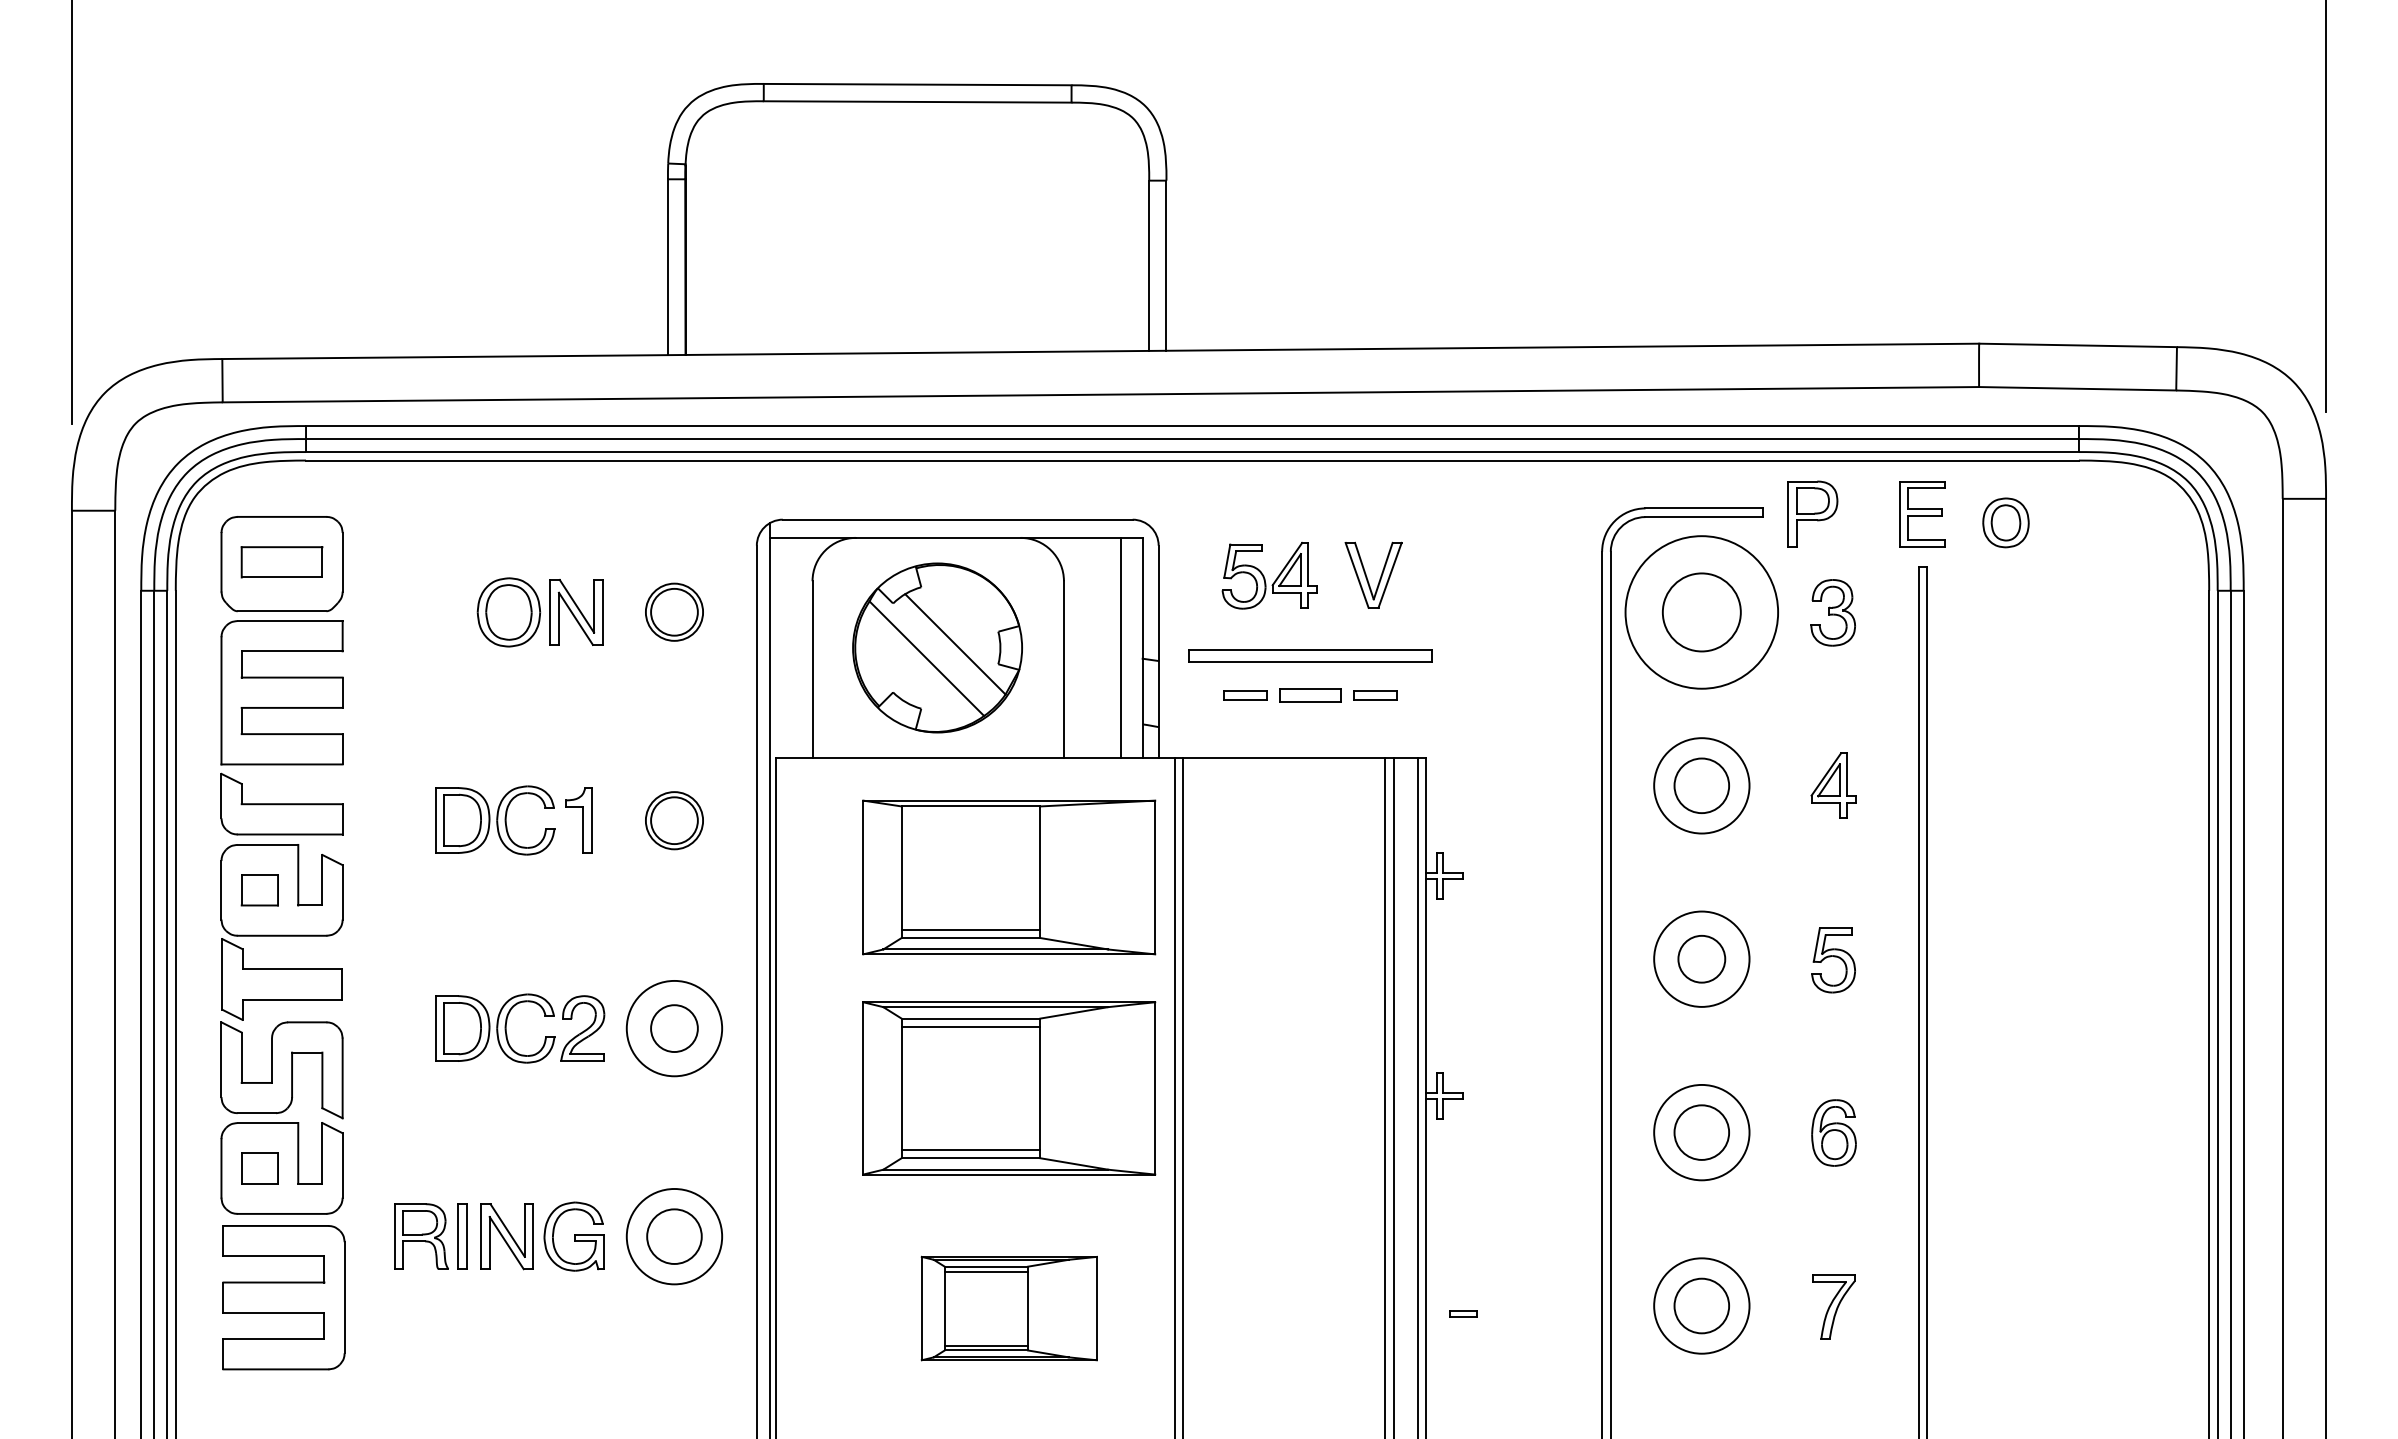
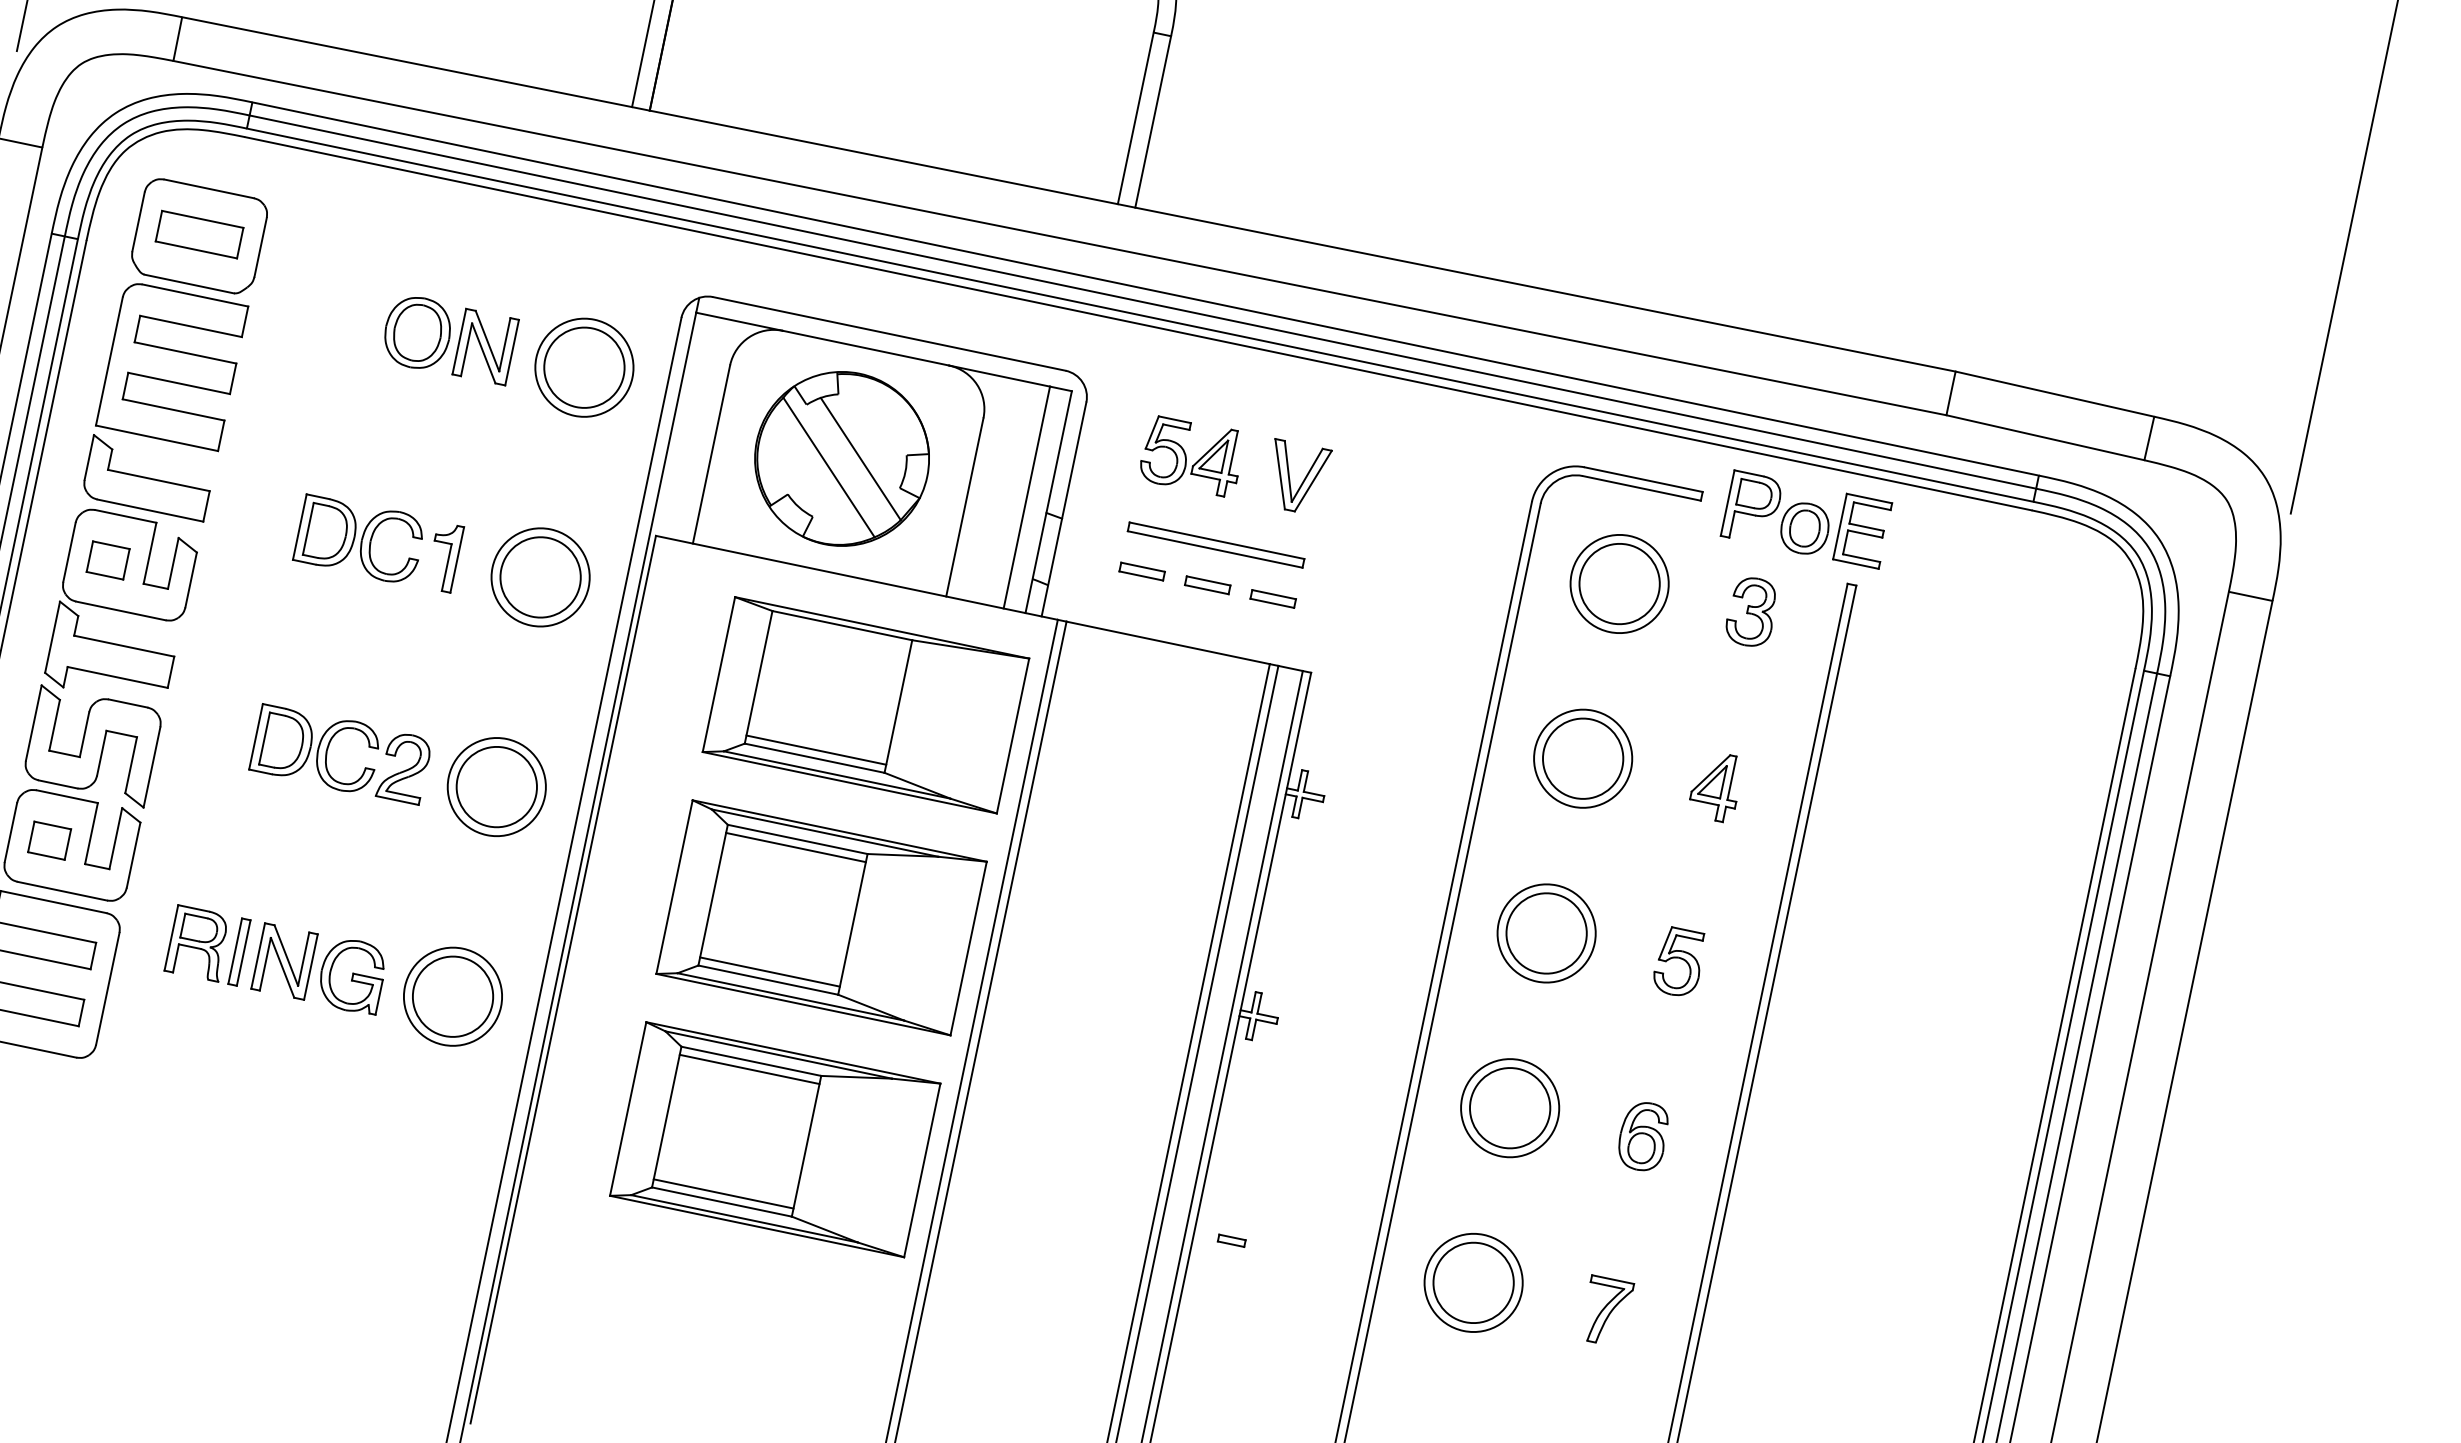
part: (2005, 522) -> (1804, 528), moved
part: (674, 611) -> (584, 366), size x1.67
circle: (1701, 612) -> (1619, 584), size x0.62
part: (1310, 655) -> (1216, 545), size x0.71
part: (1310, 695) -> (1207, 585), size x0.71
circle: (1701, 785) -> (1582, 758), size x1.43
part: (674, 820) -> (540, 577), size x1.67
circle: (1701, 959) -> (1546, 933), size x1.67
circle: (674, 1028) -> (496, 786), size x1.67
circle: (1701, 1132) -> (1509, 1107), size x1.43
circle: (674, 1236) -> (453, 996), size x1.43
circle: (1701, 1306) -> (1473, 1283), size x1.43
part: (1009, 1308) -> (775, 1139), size x1.67

